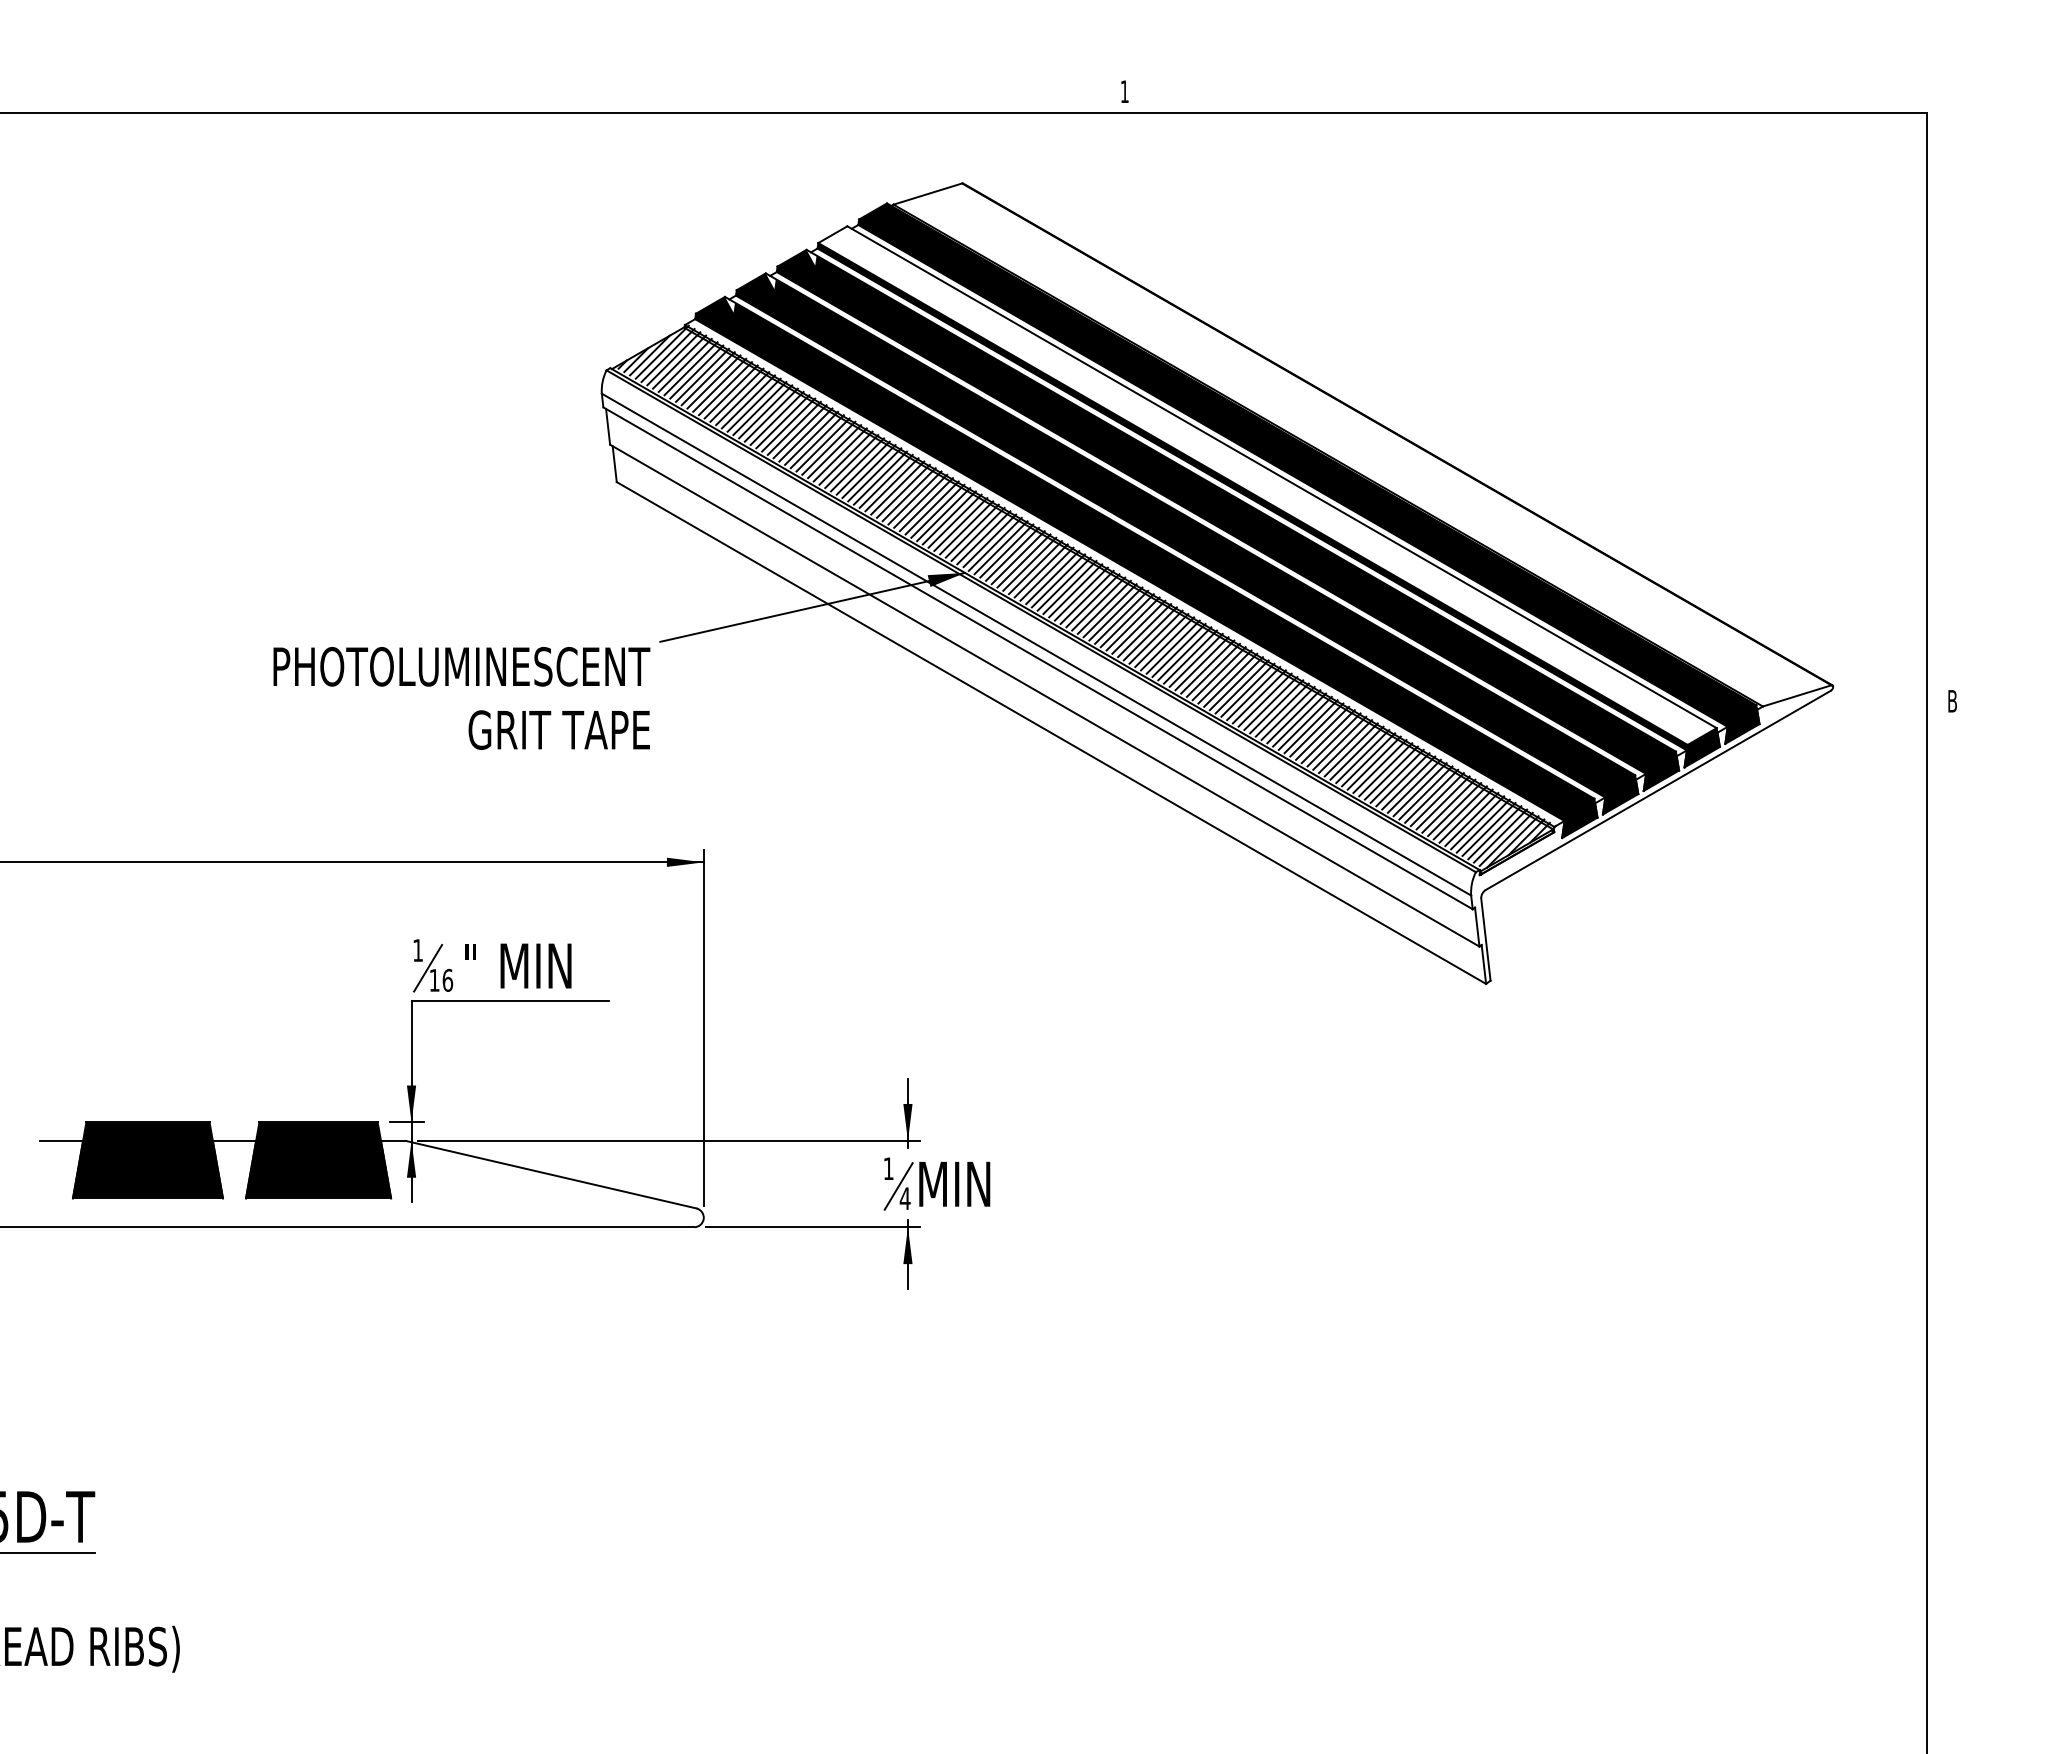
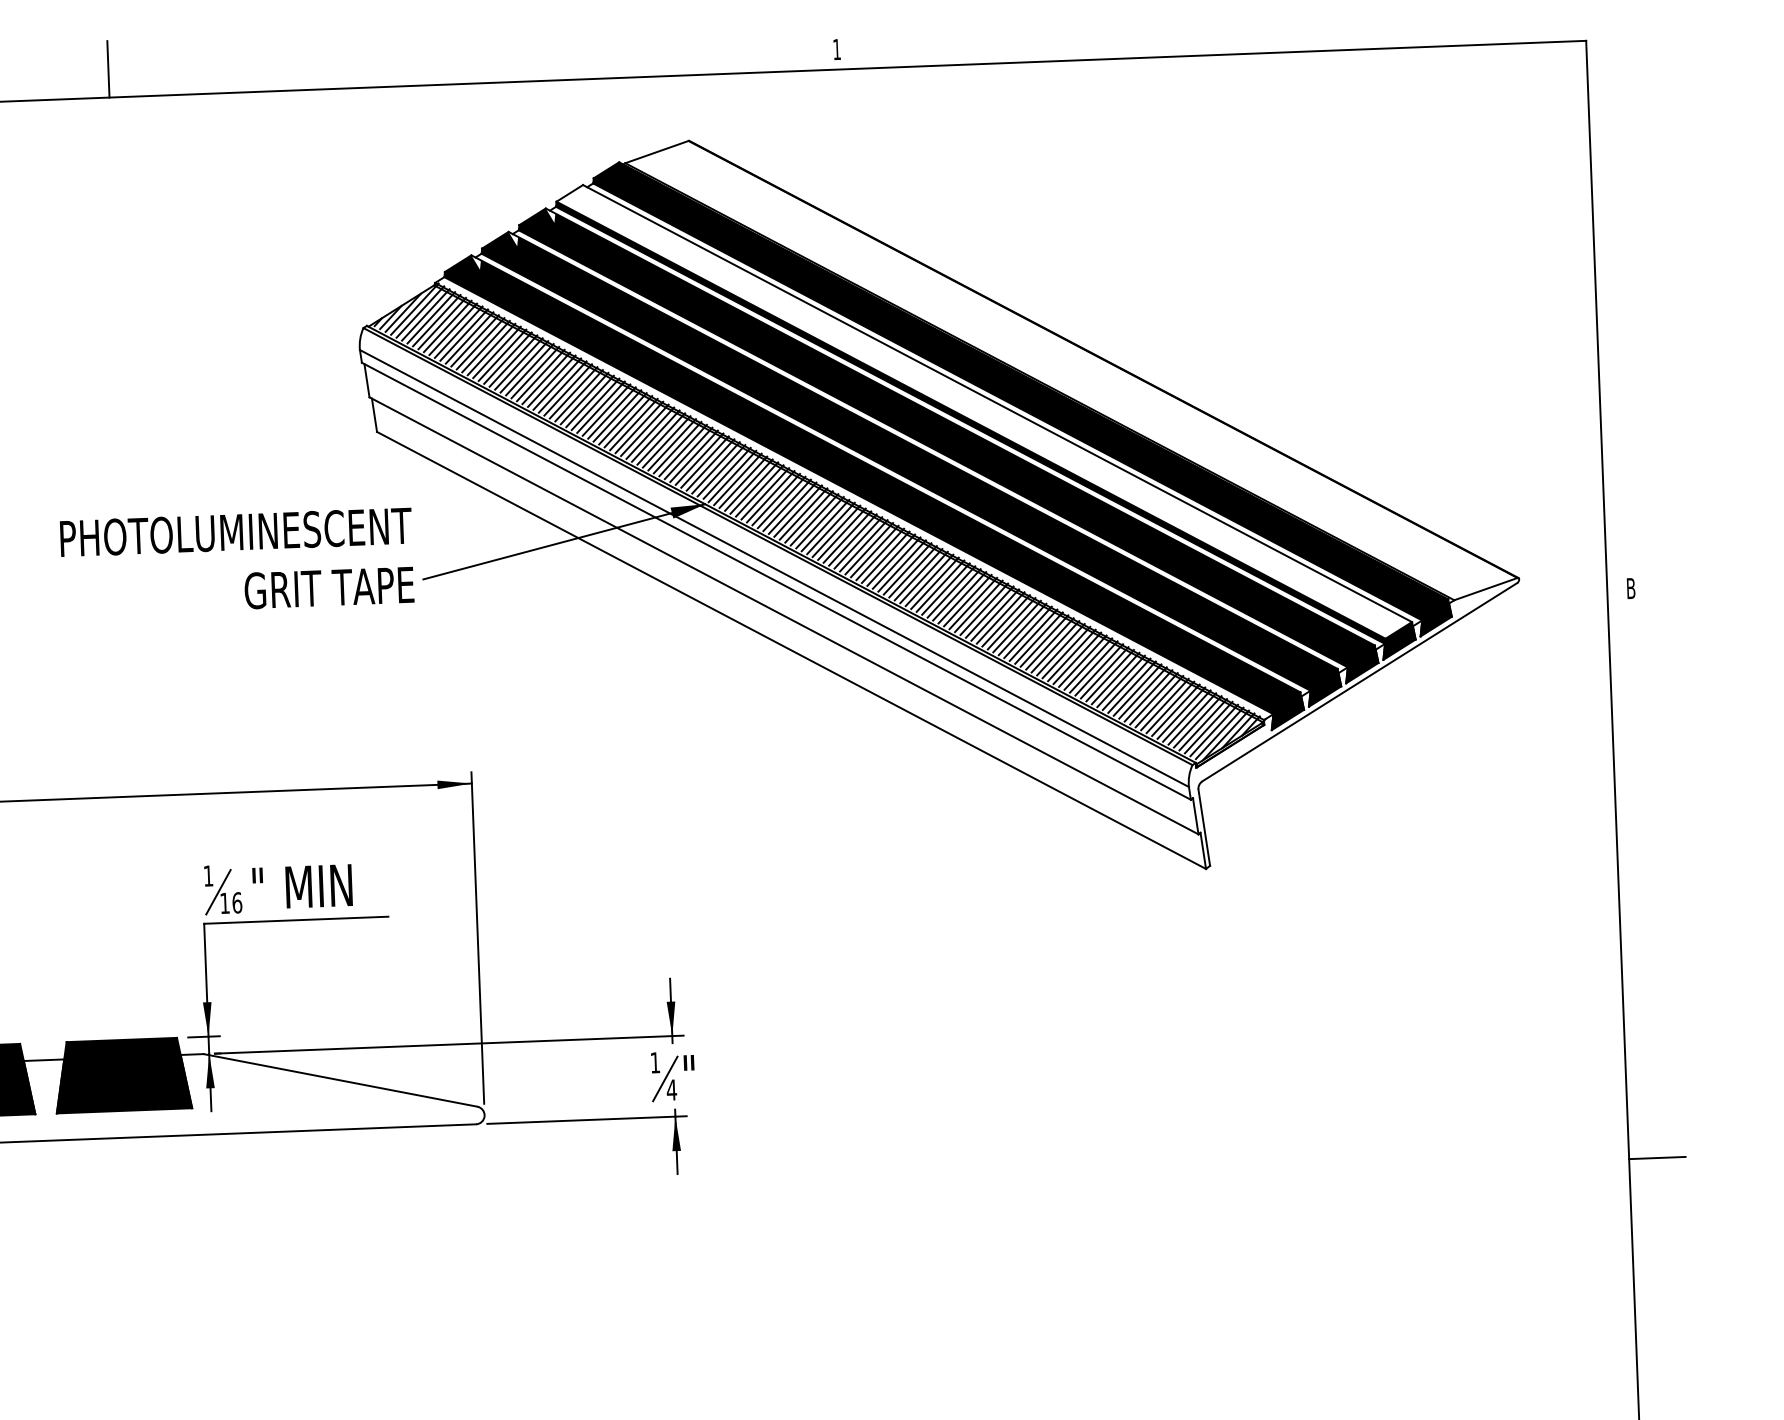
line: (344, 82) -> (108, 68), added
text: (461, 698) -> (236, 561), moved
text: (954, 1183) -> (717, 1074), MIN -> "
line: (1957, 1311) -> (1657, 1157), added

